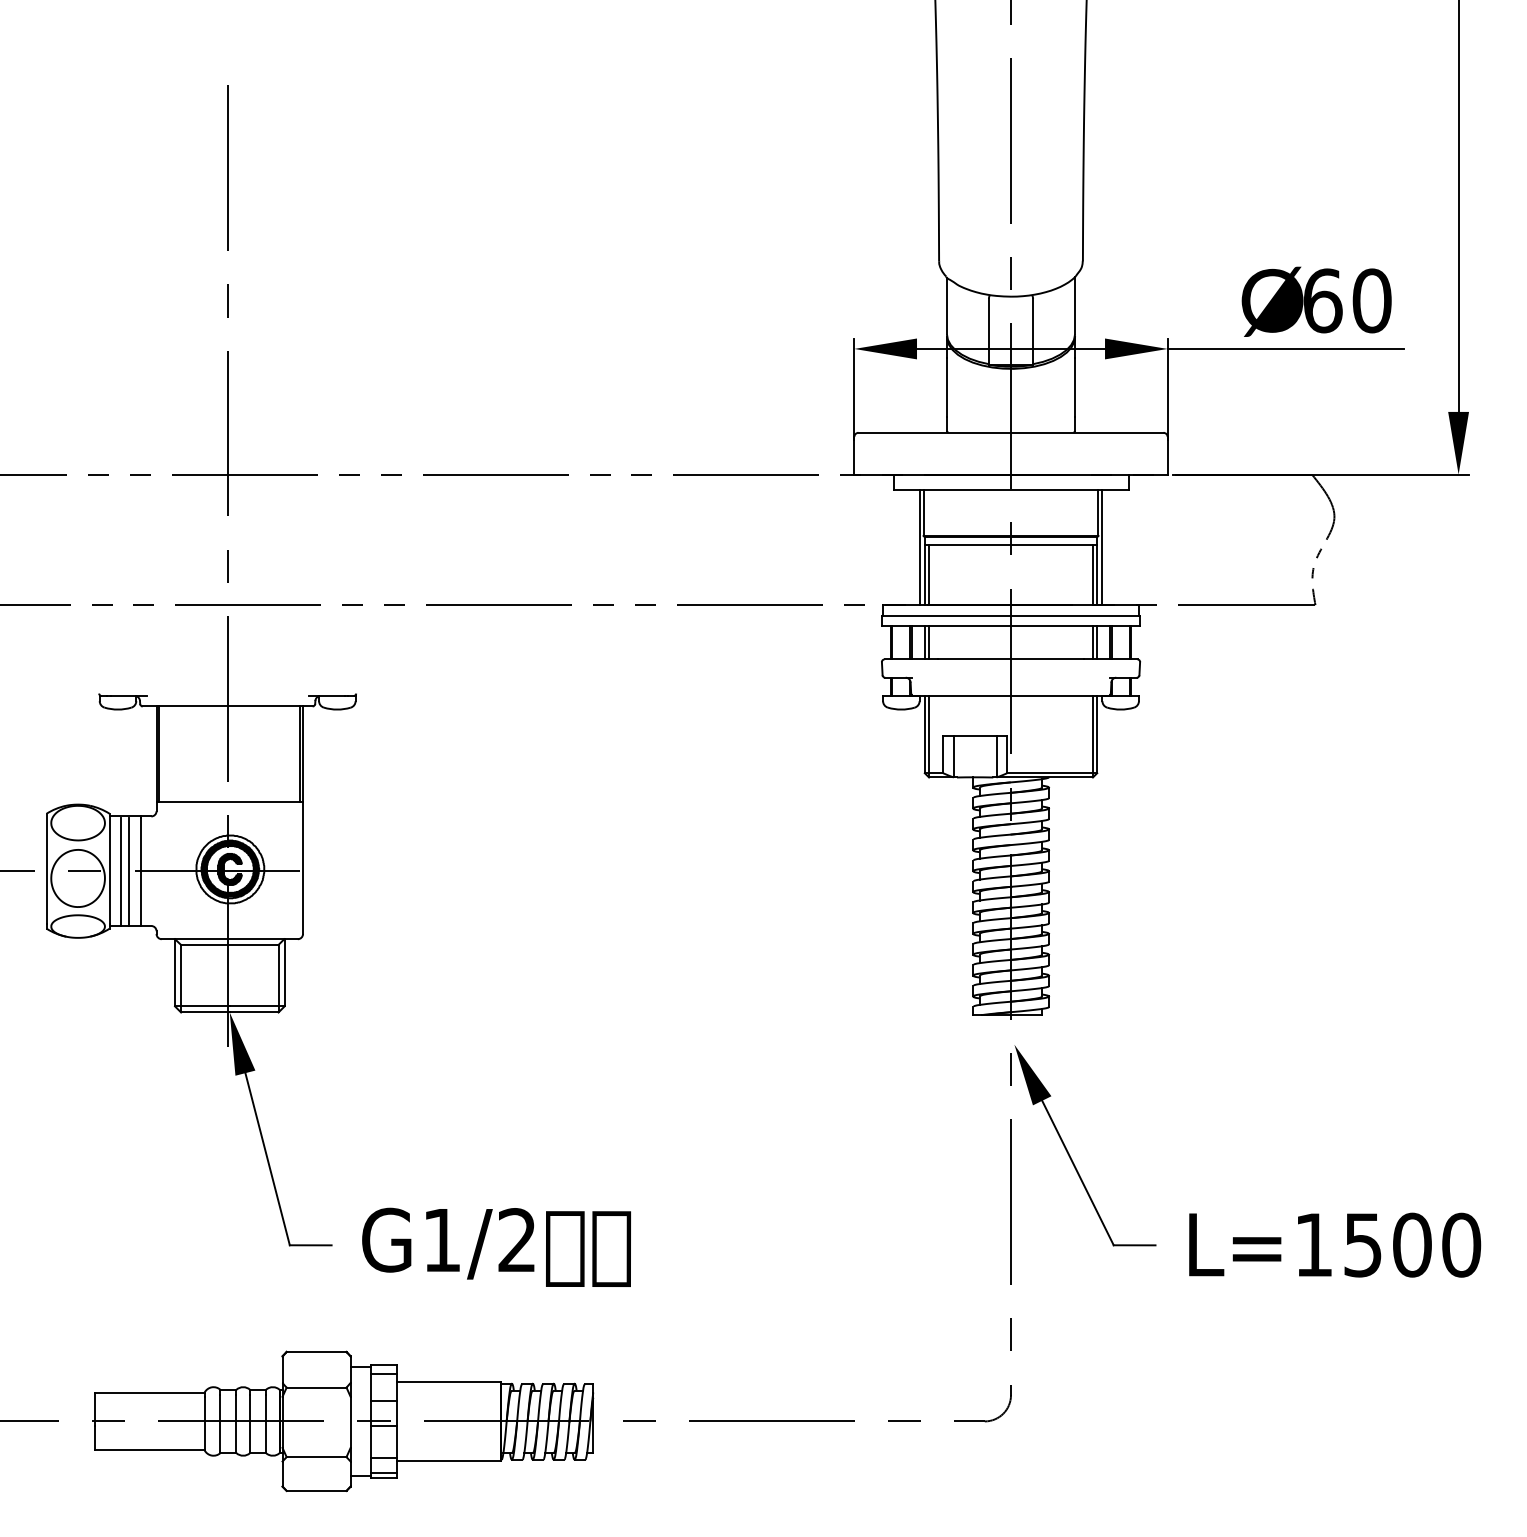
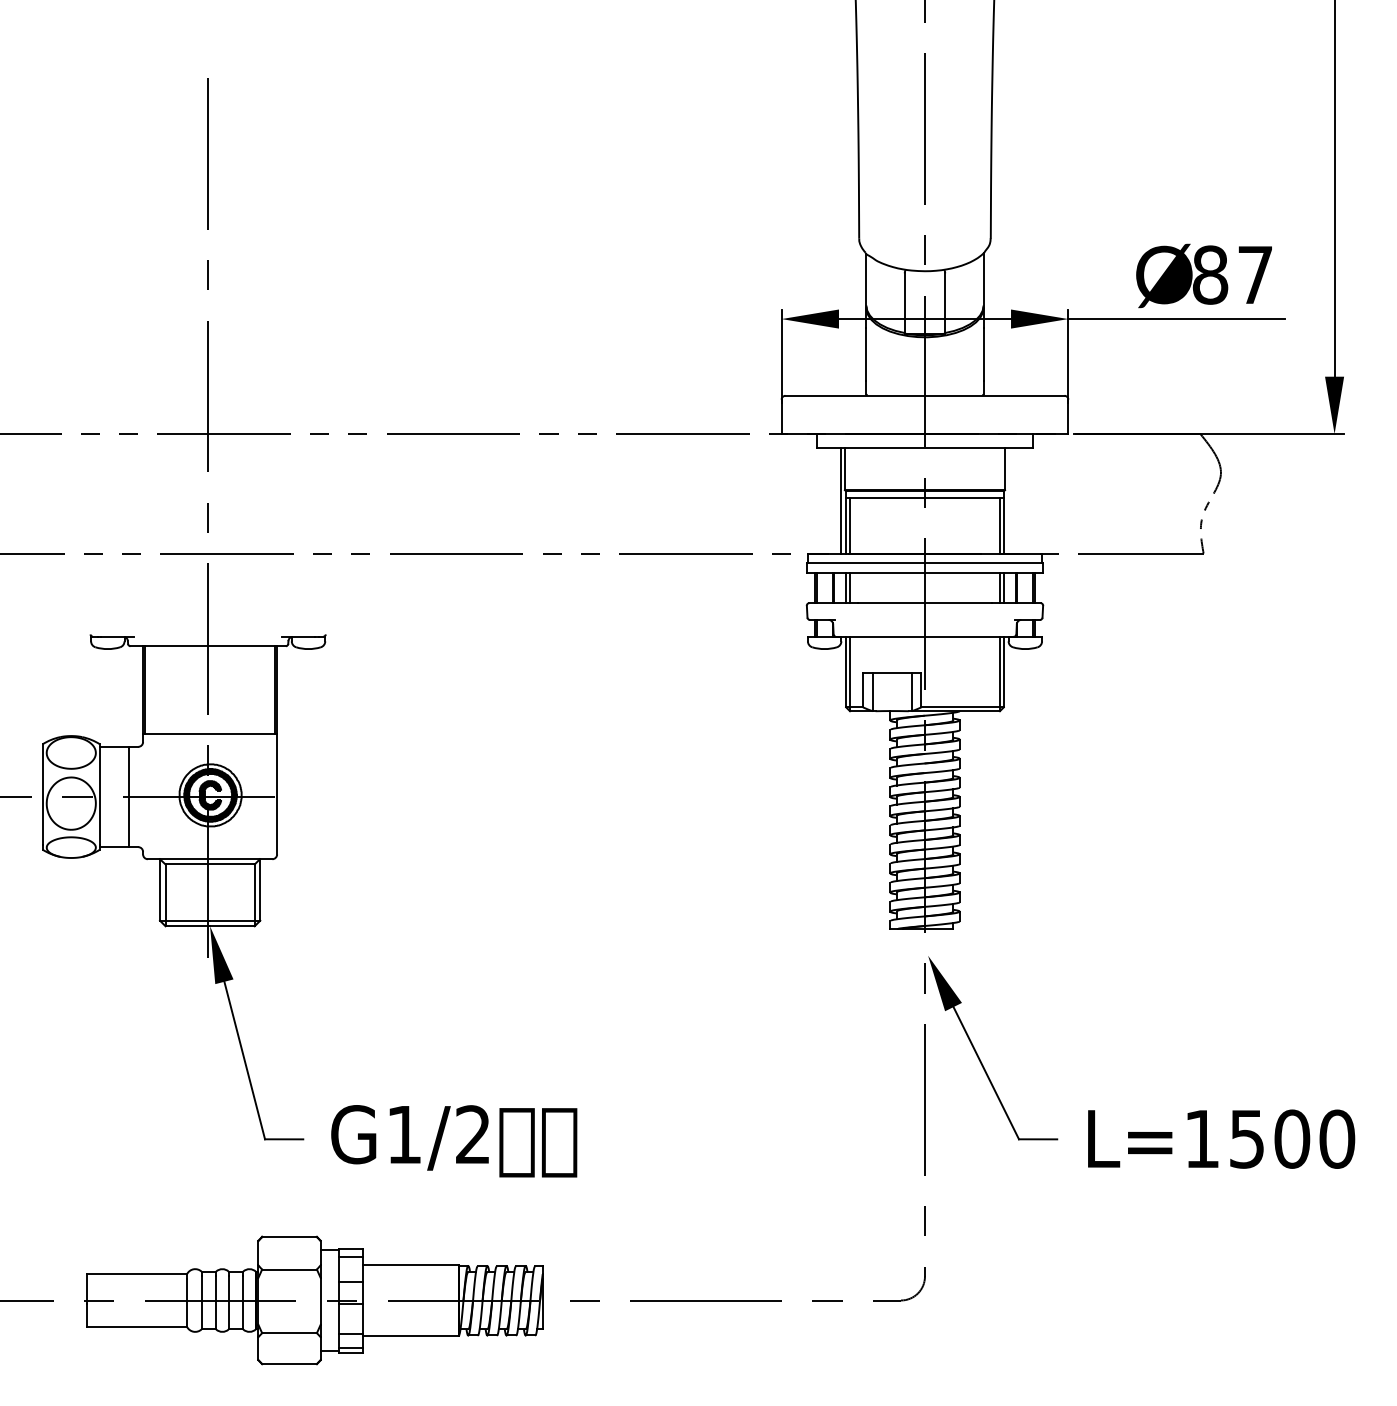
text: (1347, 300) -> (1232, 274), 60 -> 87
line: (1102, 547) -> (1008, 500), removed
line: (120, 871) -> (110, 797), removed
line: (128, 871) -> (117, 797), removed

